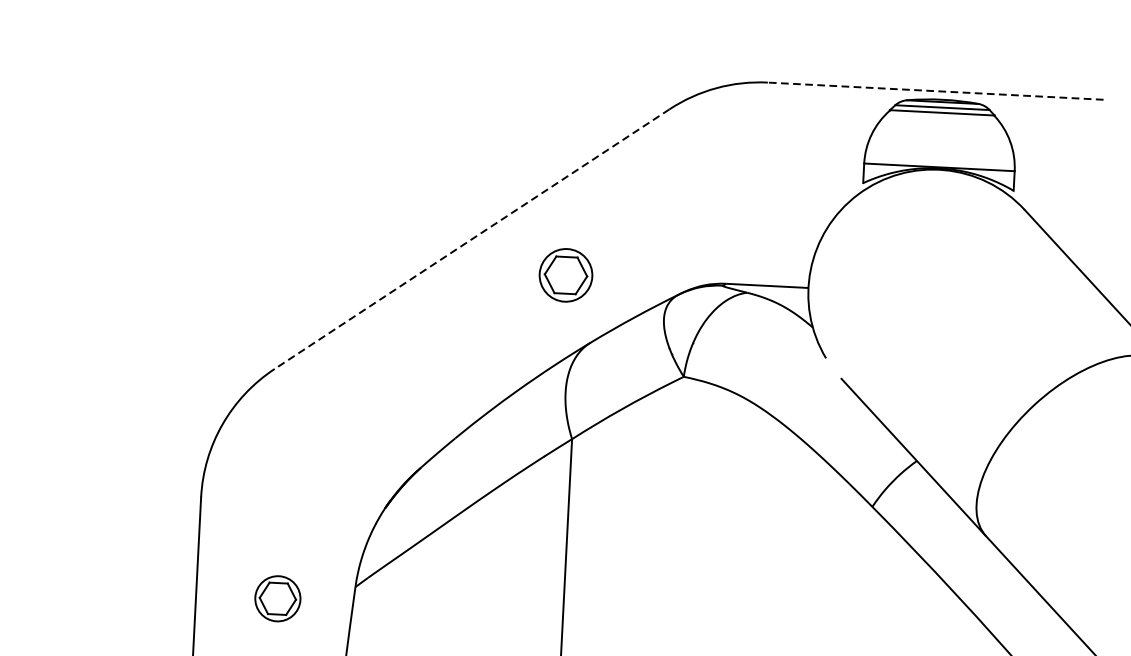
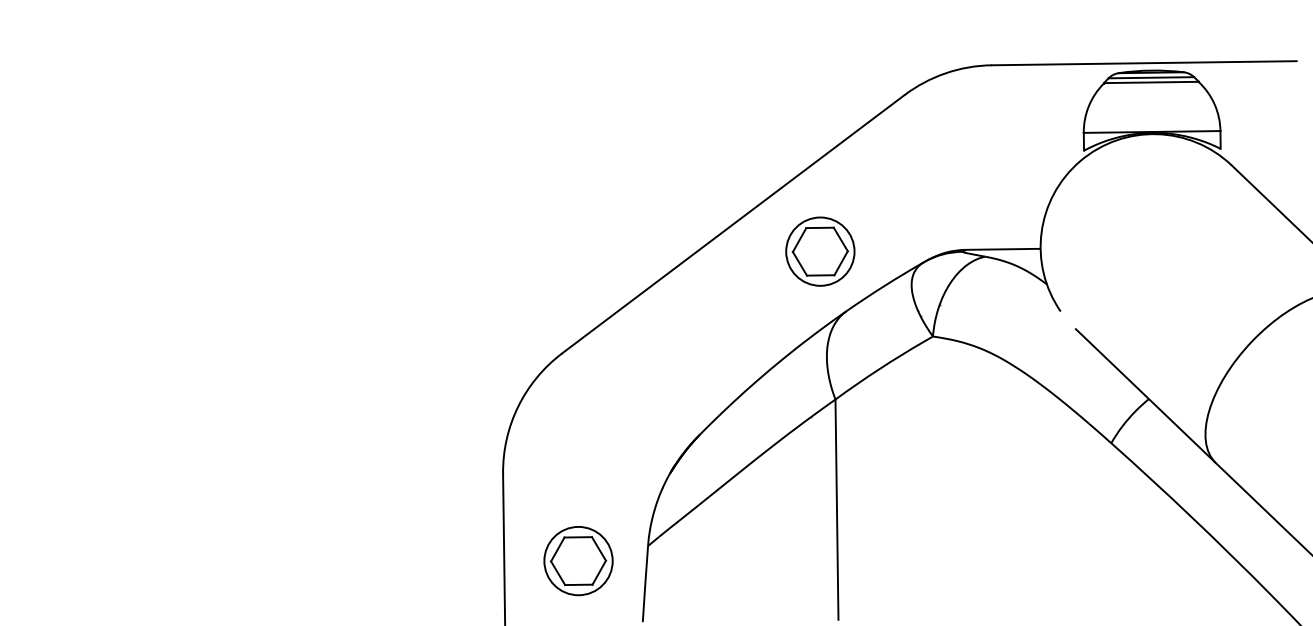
line: (934, 91) -> (1143, 63), dashed -> solid
line: (471, 239) -> (732, 224), dashed -> solid
part: (566, 275) -> (820, 251), size x1.43
part: (277, 599) -> (578, 561), size x1.67

